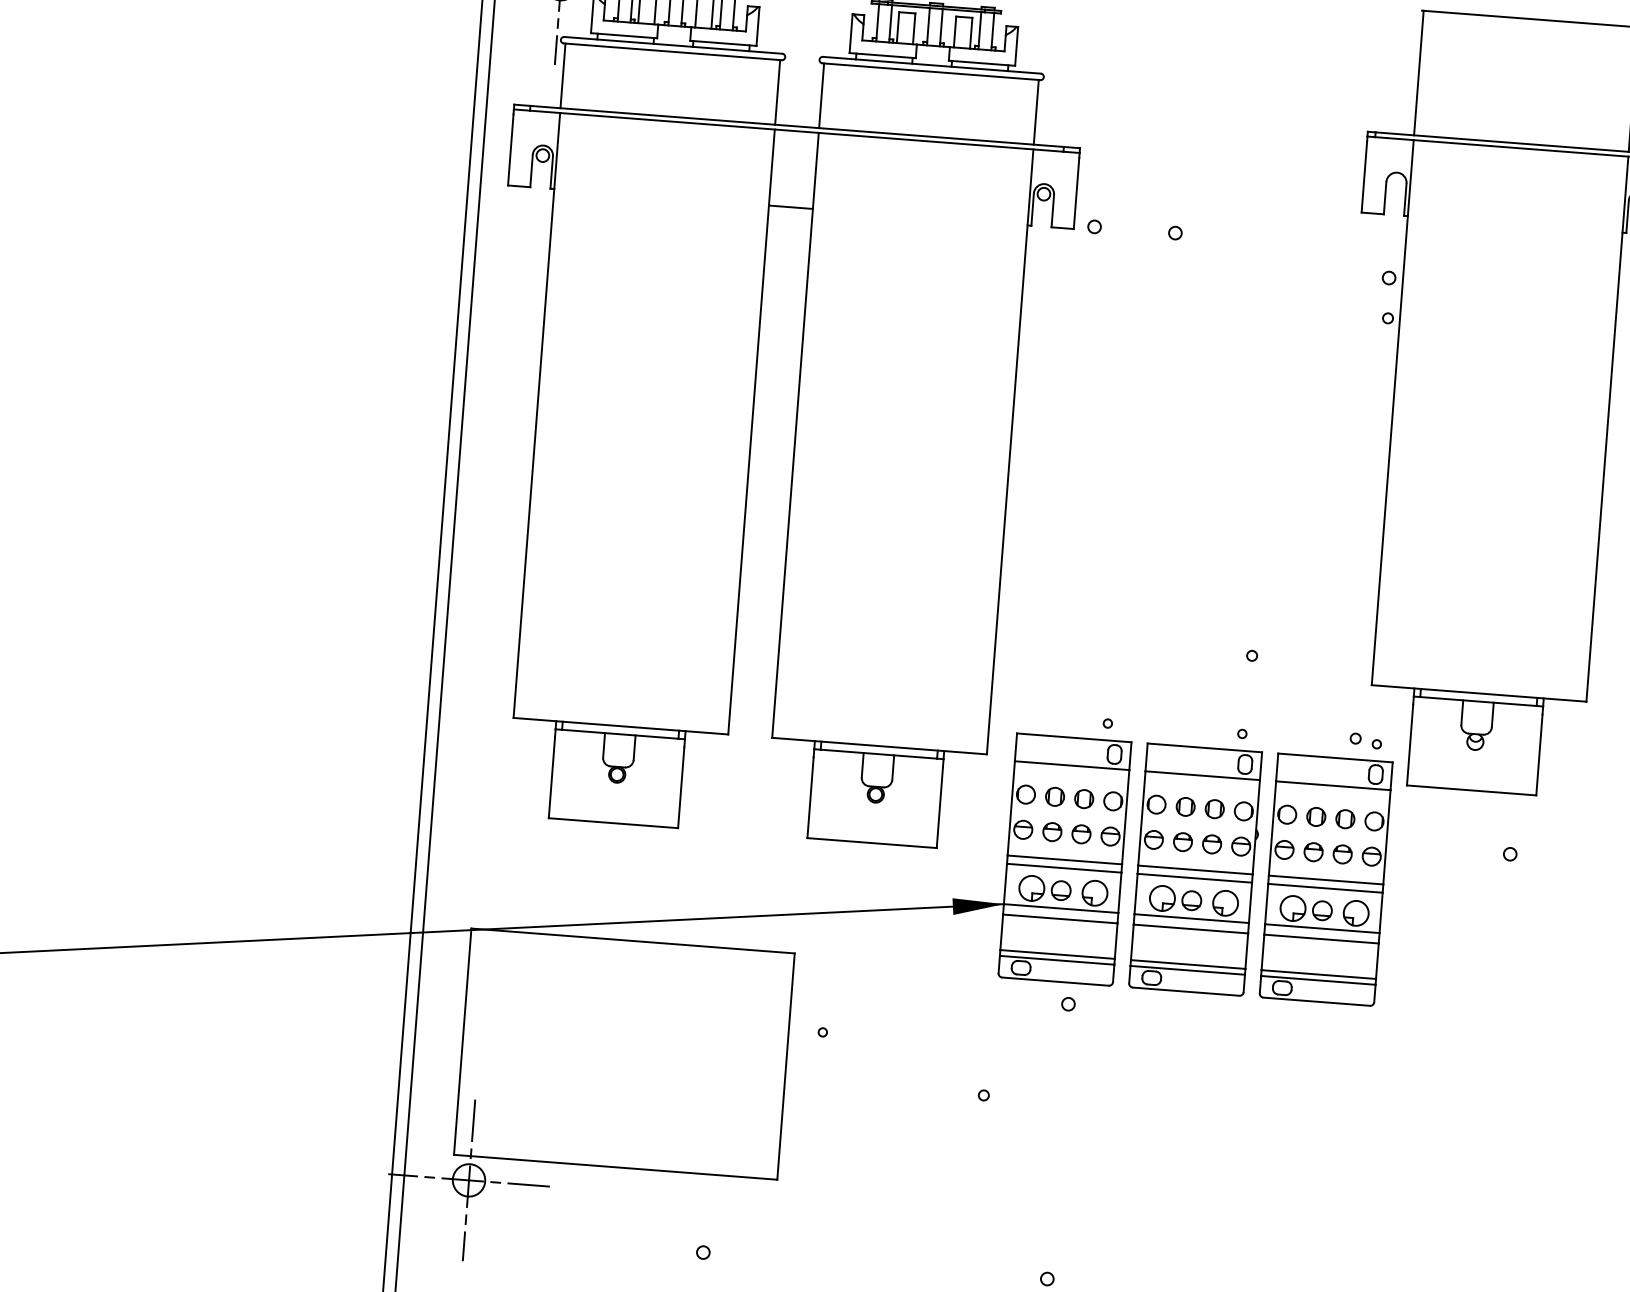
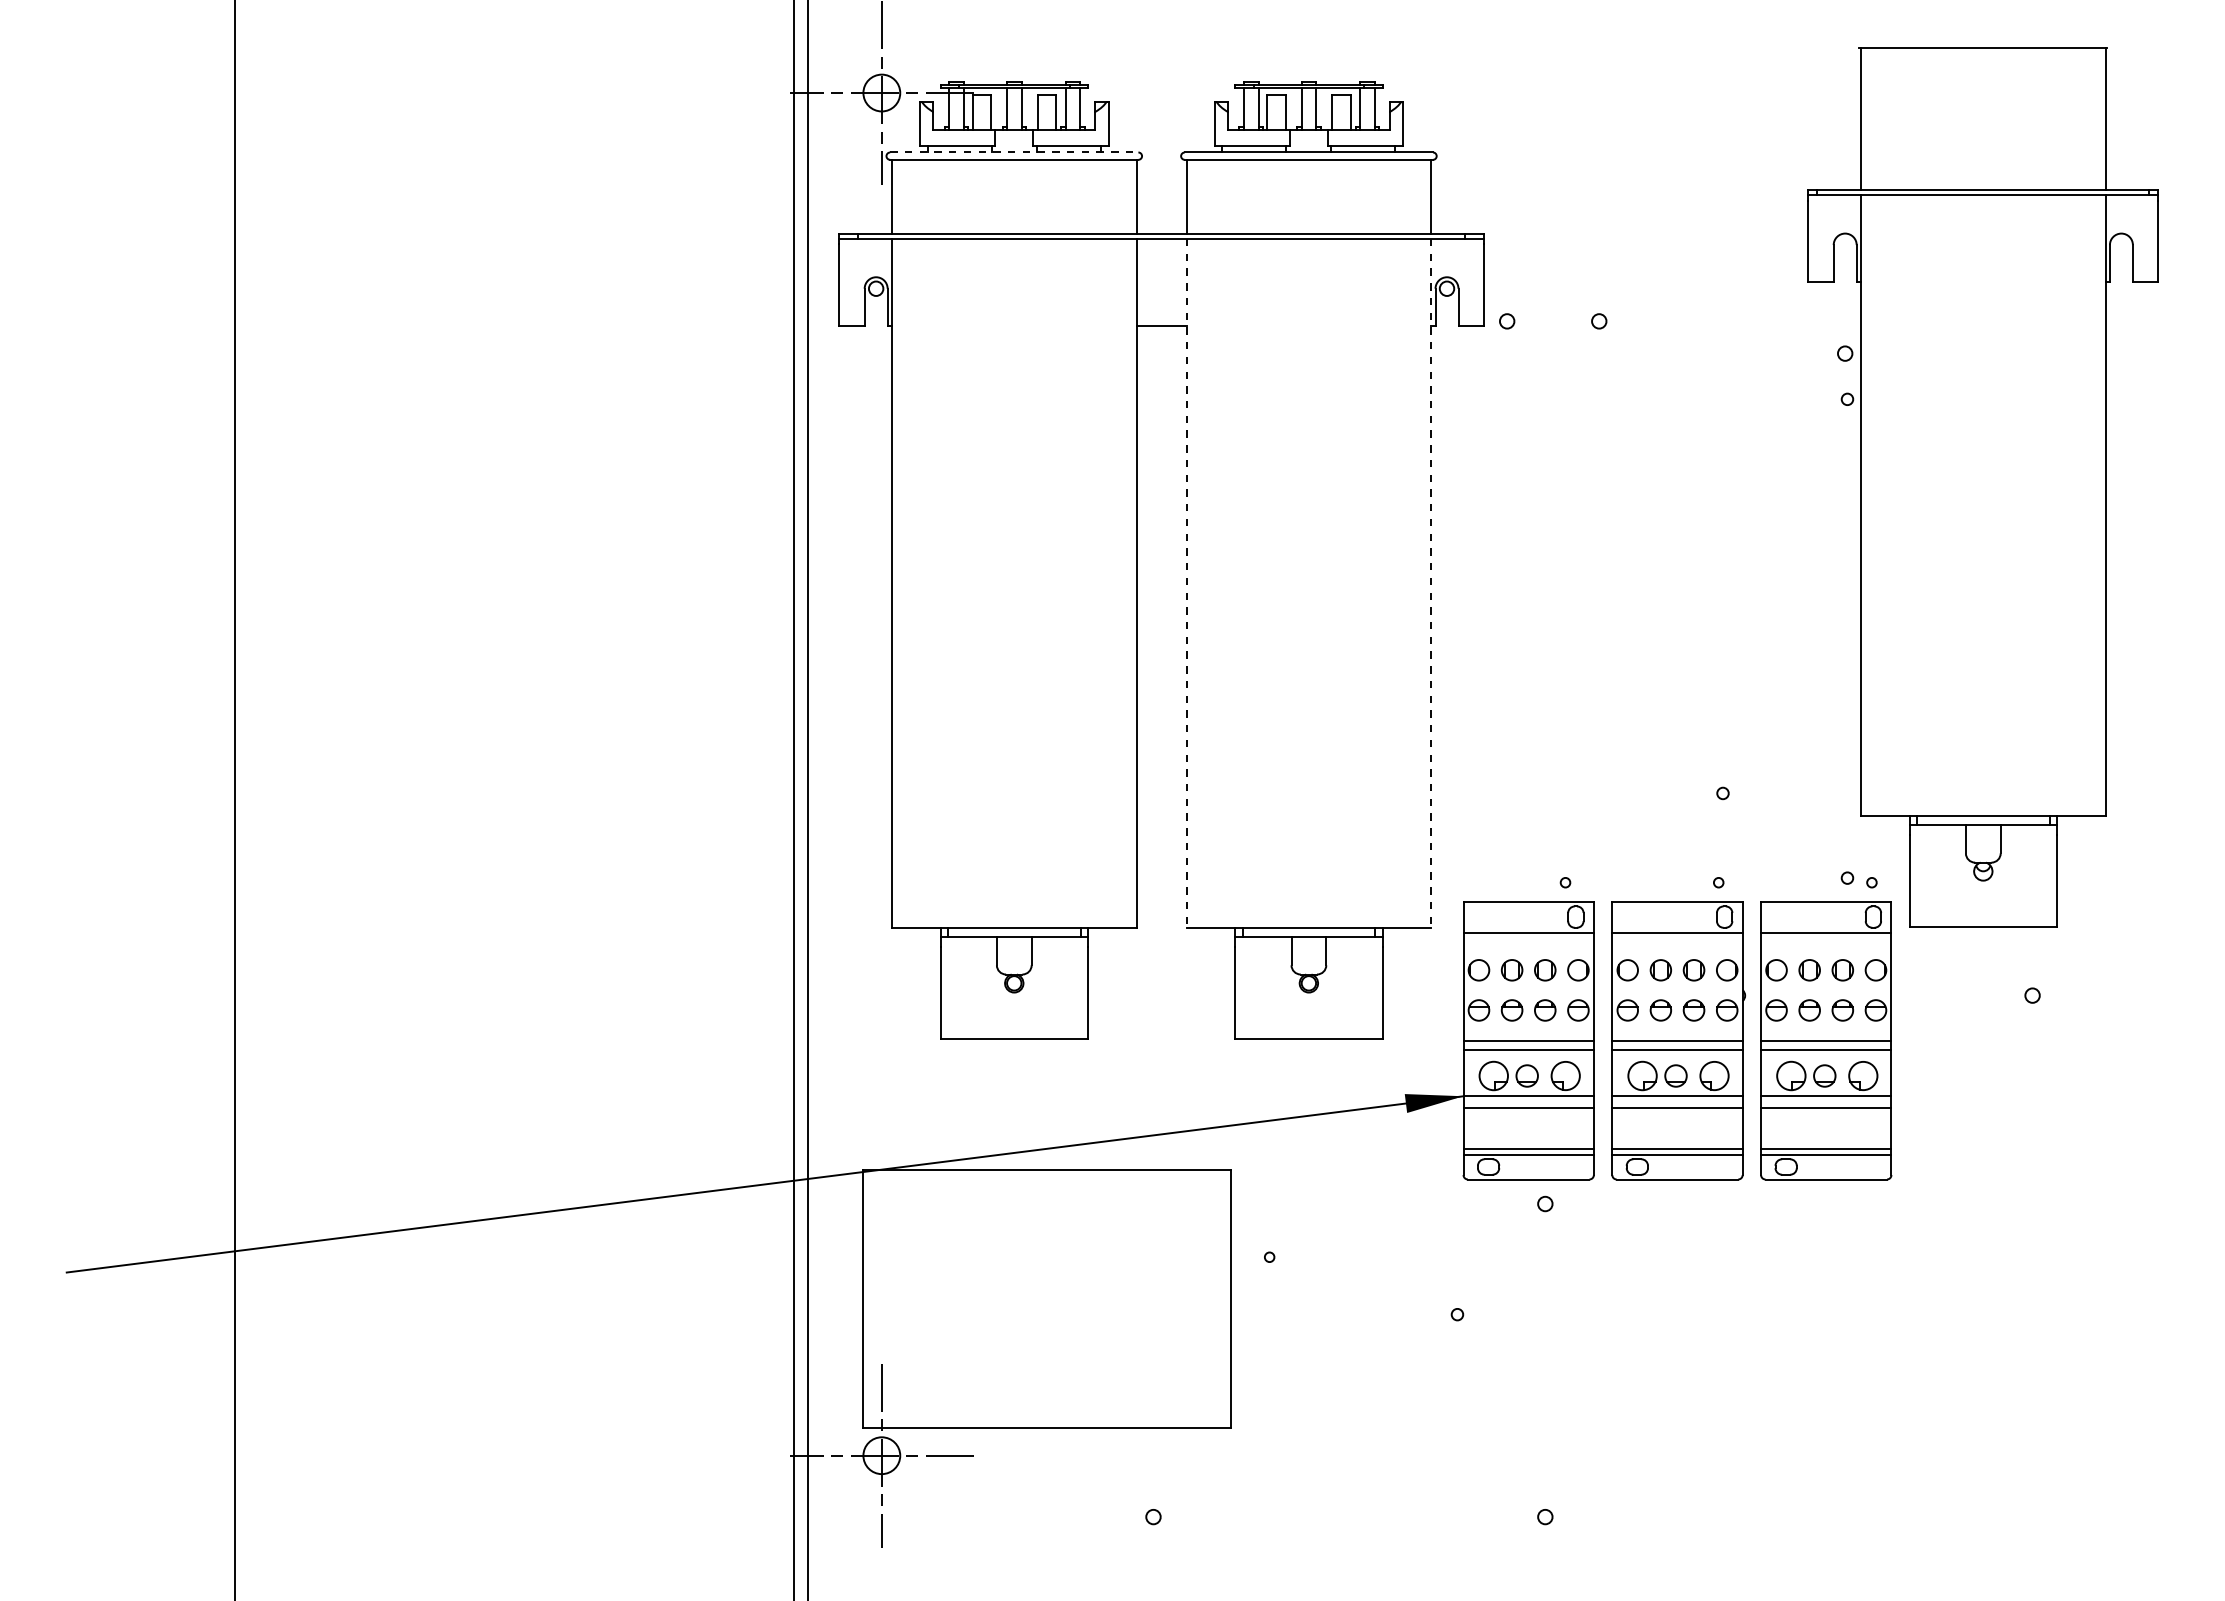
line: (673, 45) -> (1014, 152), solid -> dashed
line: (795, 435) -> (1186, 583), solid -> dashed
line: (1010, 451) -> (1431, 583), solid -> dashed

